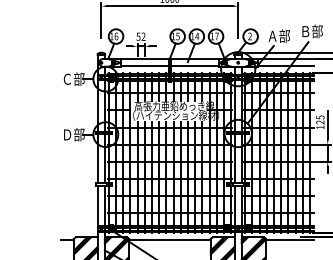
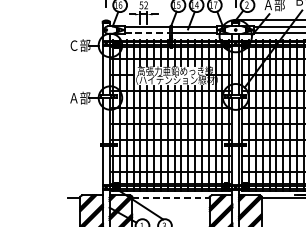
line: (144, 66) -> (147, 33), solid -> dashed
text: (67, 134) -> (74, 97), Ｄ部 -> Ａ部
line: (170, 240) -> (171, 198), solid -> dashed

